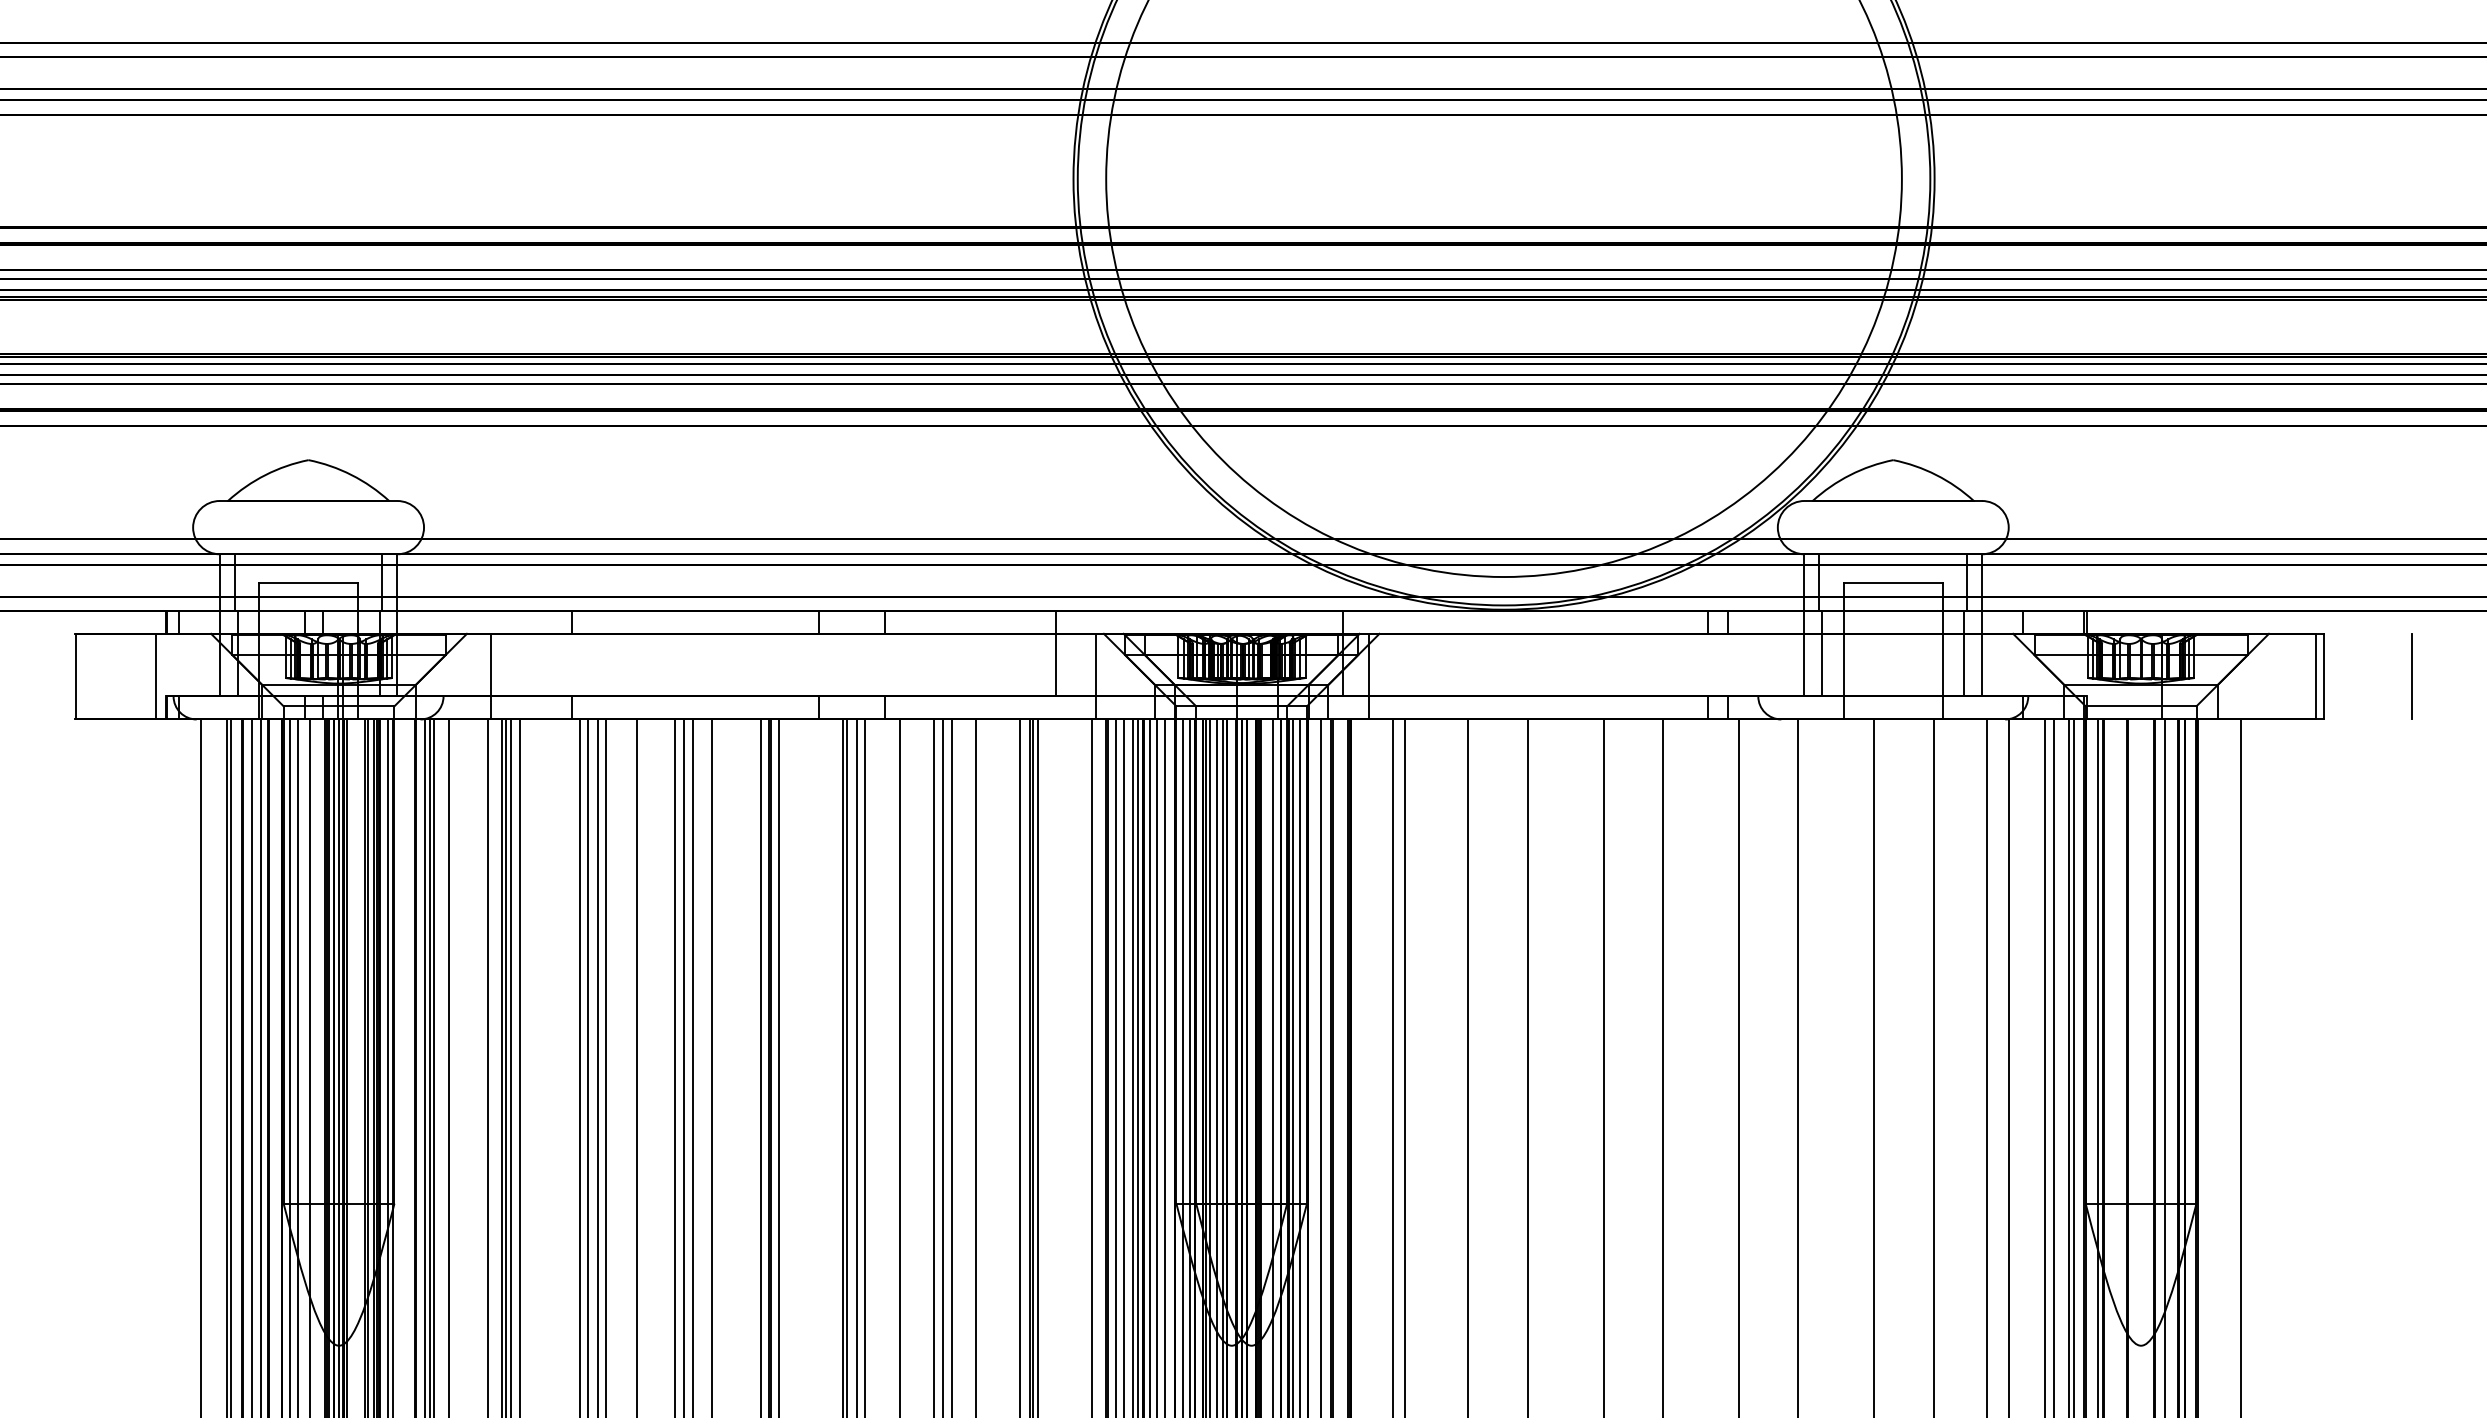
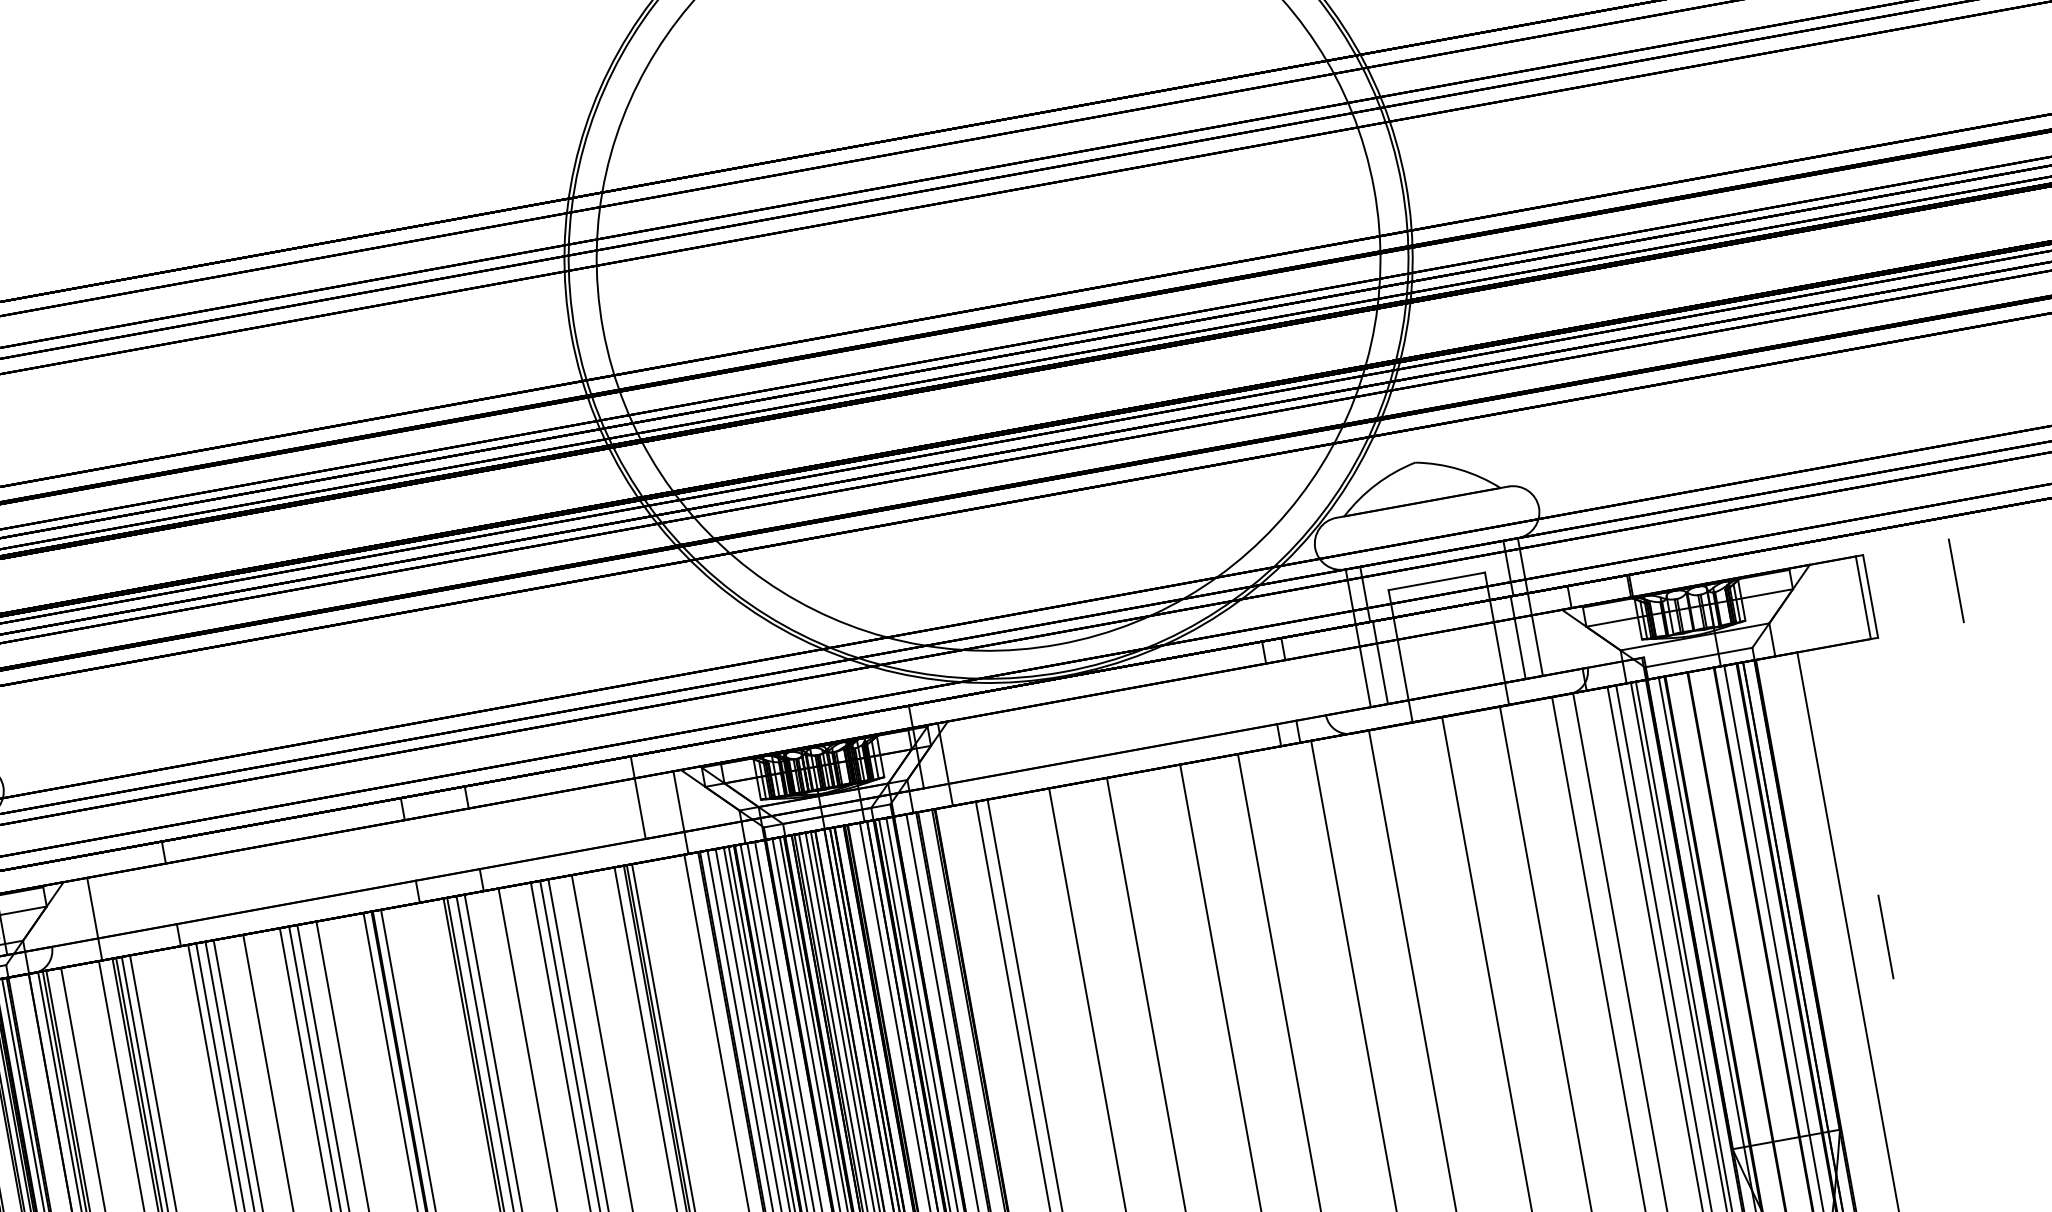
line: (2276, 1019) -> (1885, 937), added

